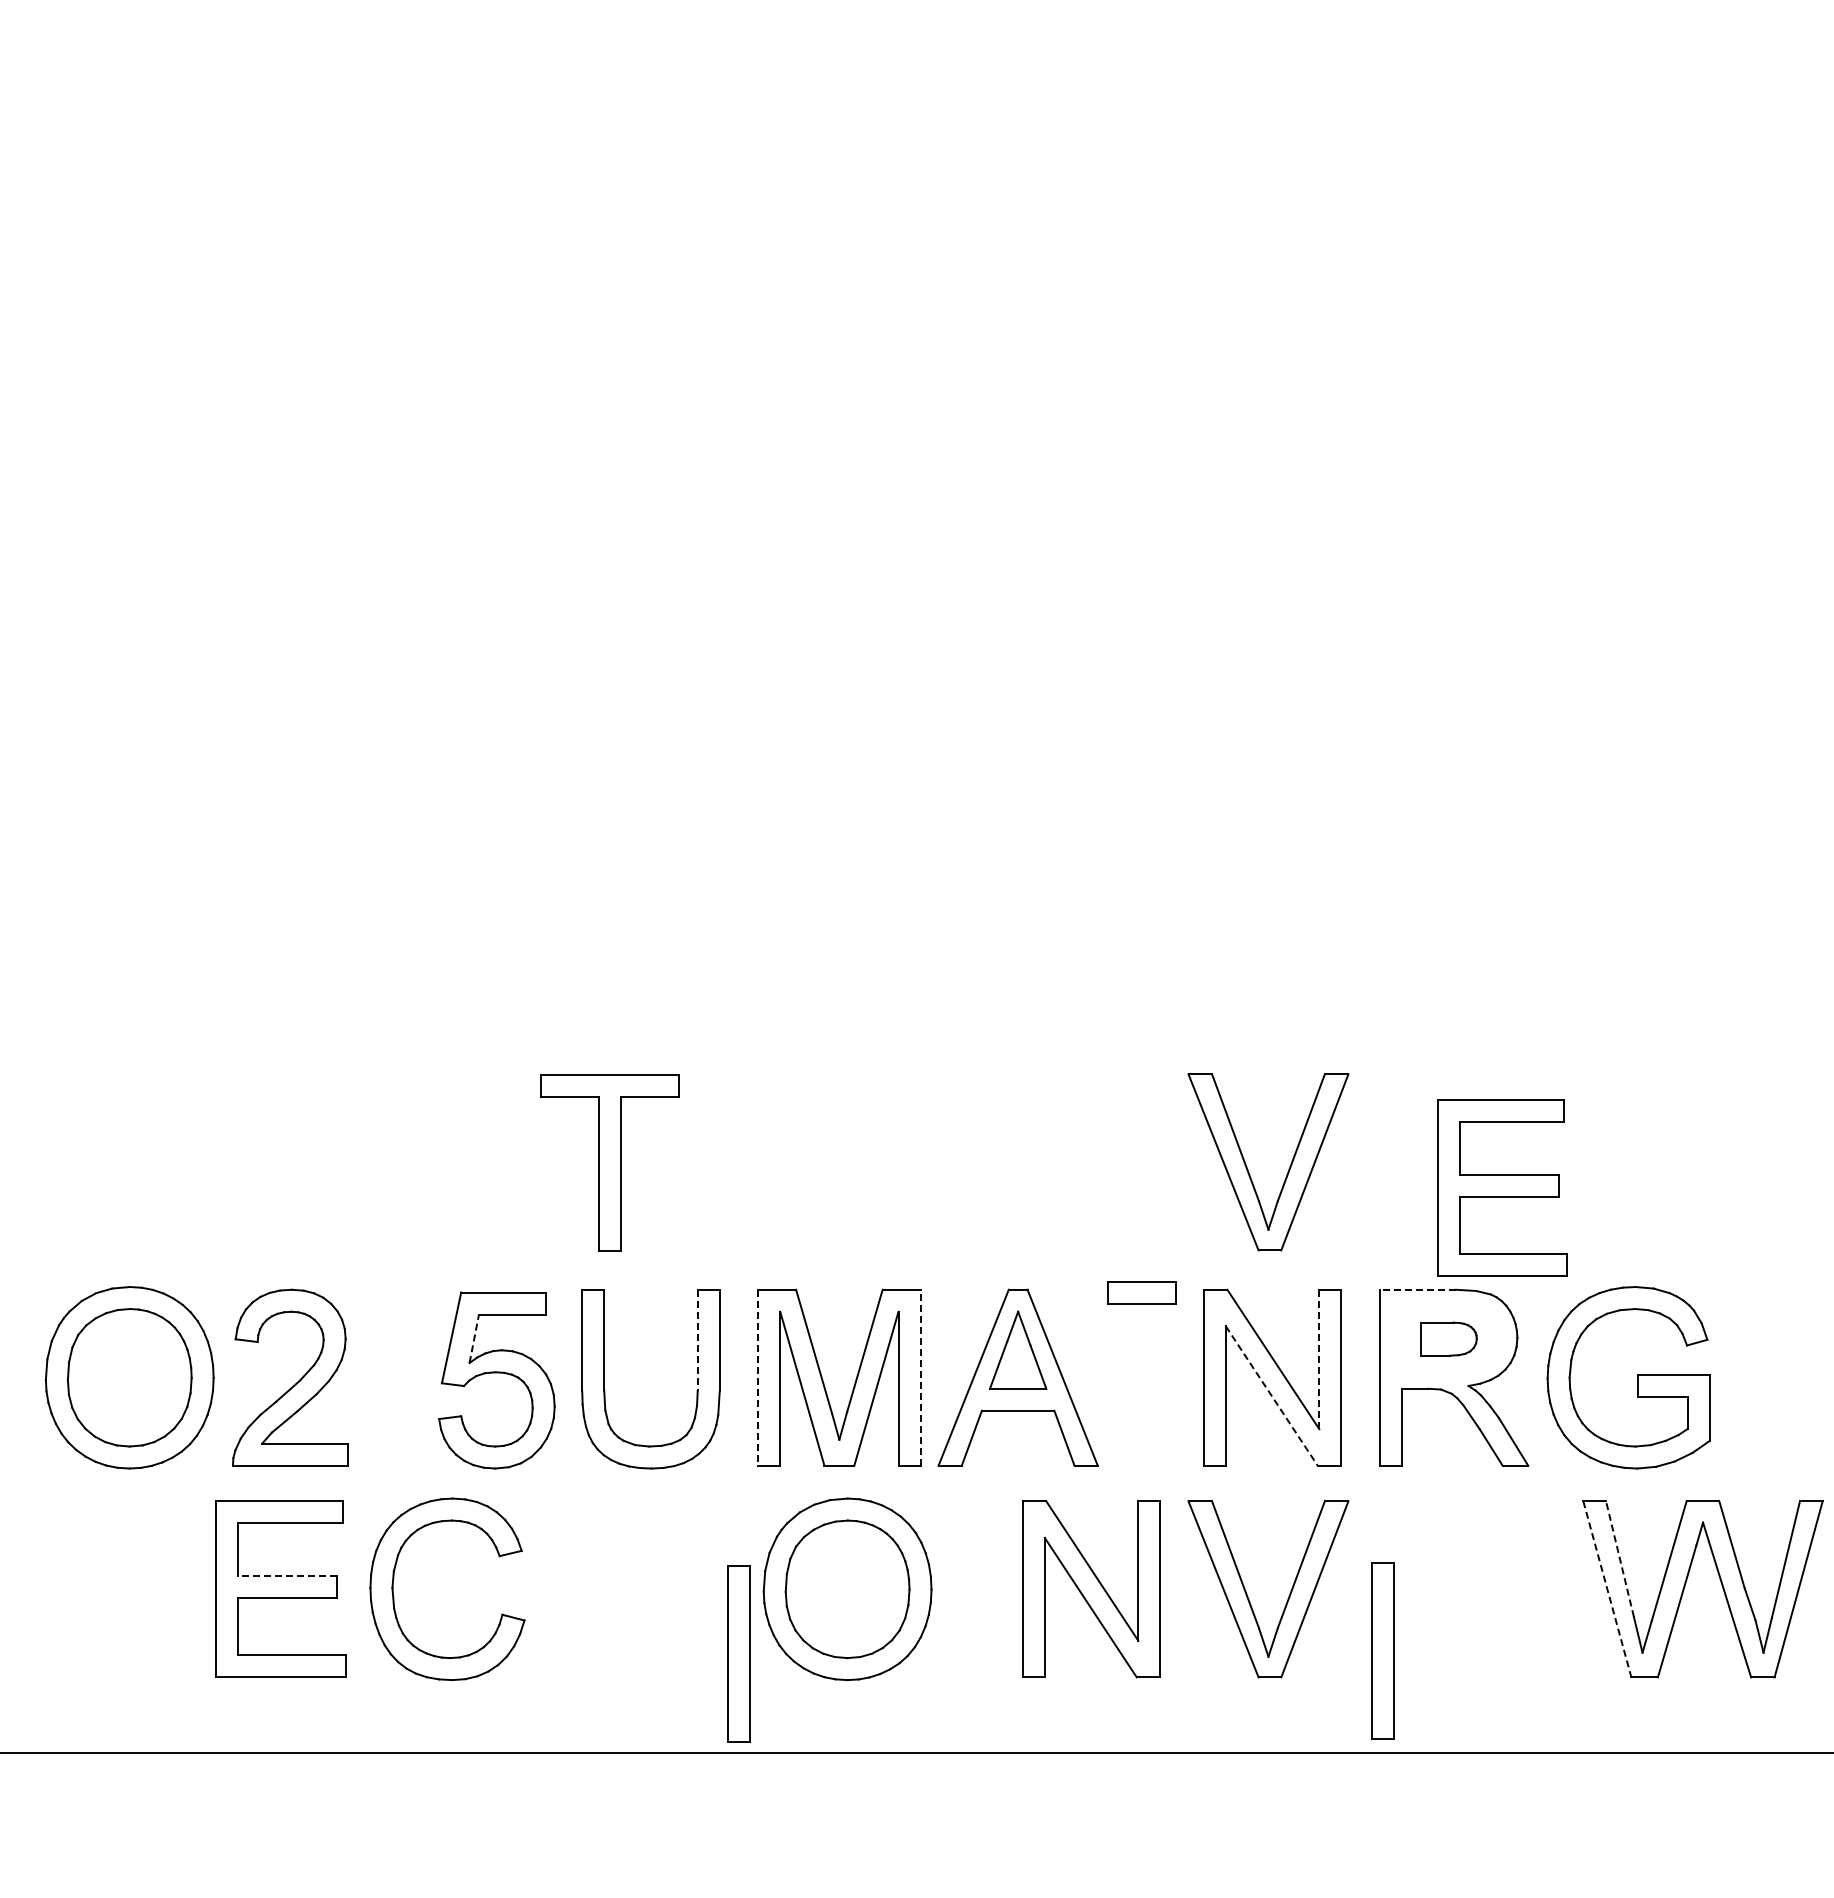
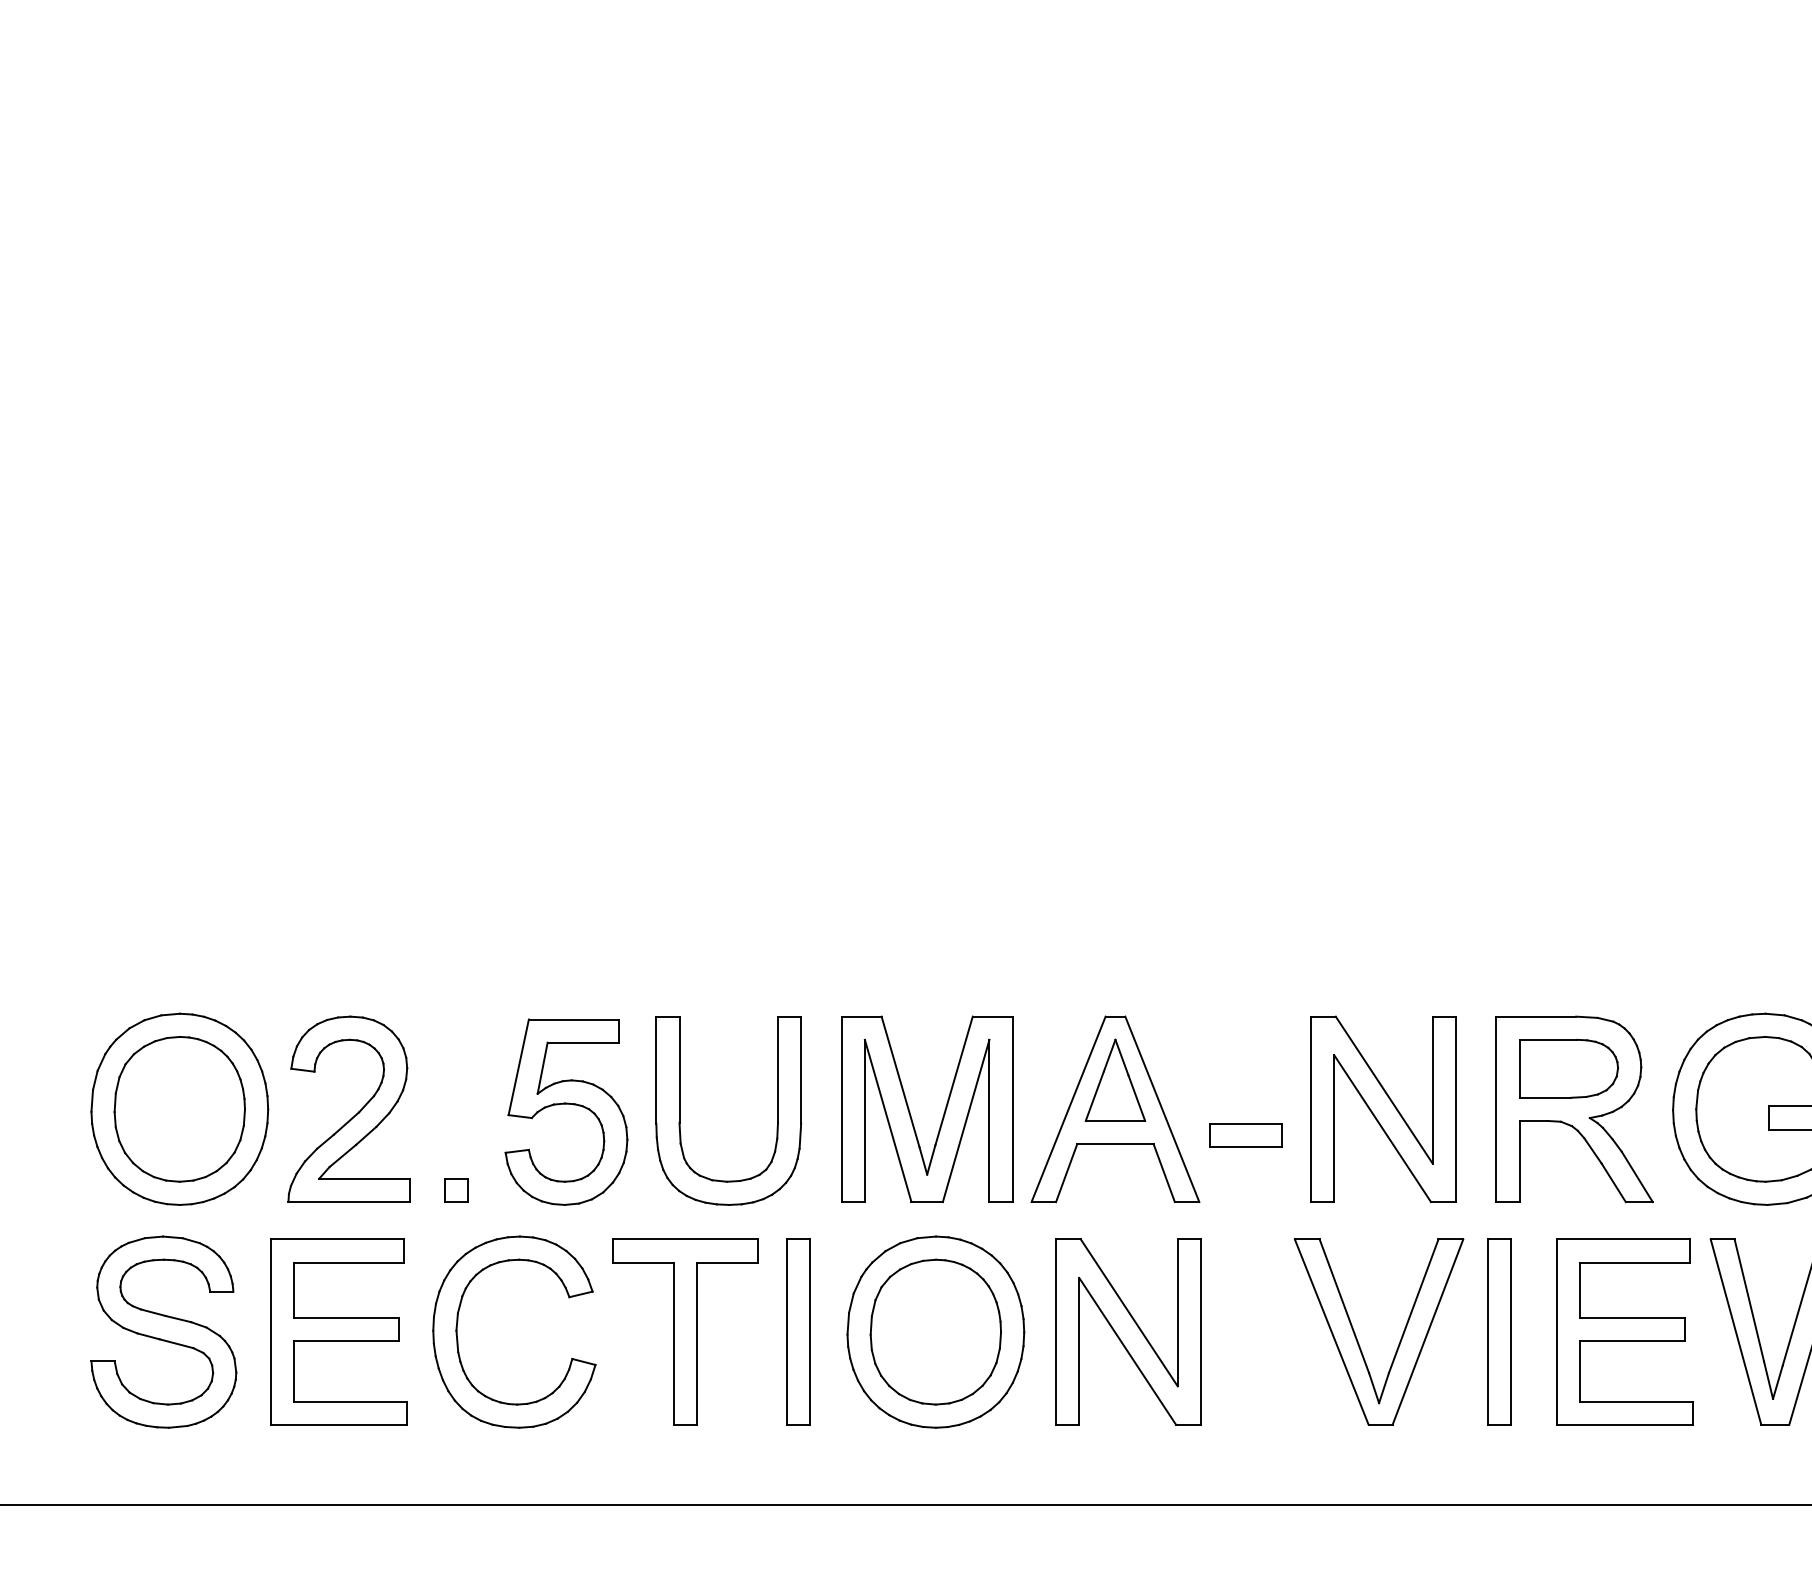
part: (609, 1162) -> (685, 1331), moved
part: (1287, 1171) -> (1399, 892), removed
part: (1502, 1187) -> (1625, 1331), moved
line: (1417, 1289) -> (1536, 1016), dashed -> solid
part: (1141, 1292) -> (1245, 1135), moved
line: (474, 1338) -> (542, 1067), dashed -> solid
part: (1448, 1338) -> (1568, 1067), size x1.67
line: (697, 1340) -> (777, 1070), dashed -> solid
line: (1319, 1359) -> (1432, 1090), dashed -> solid
line: (920, 1377) -> (1012, 1109), dashed -> solid
line: (758, 1378) -> (841, 1110), dashed -> solid
line: (1271, 1396) -> (1382, 1129), dashed -> solid
part: (391, 1454) -> (455, 1190), added
line: (1619, 1558) -> (1748, 1299), dashed -> solid
line: (287, 1575) -> (345, 1317), dashed -> solid
part: (114, 1589) -> (163, 1332), added
part: (1091, 1589) -> (1128, 1332), moved
line: (1607, 1589) -> (1736, 1332), dashed -> solid
part: (1382, 1650) -> (1499, 1331), moved
part: (738, 1653) -> (797, 1331), moved

